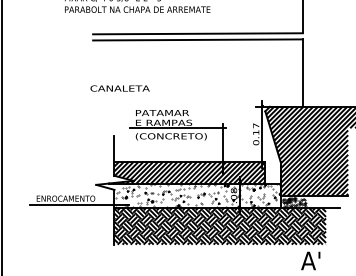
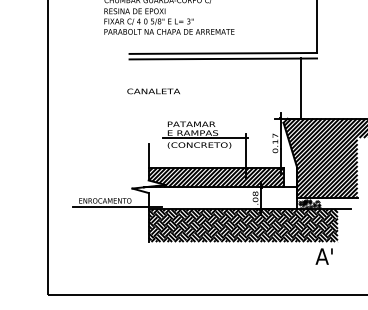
line: (303, 72) -> (301, 88), moved
text: (119, 88) -> (153, 91), moved
hatch: (198, 195) -> (223, 198), removed

